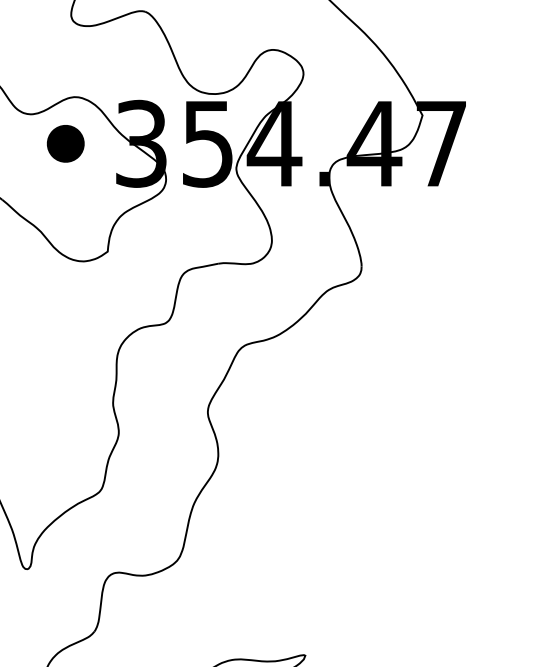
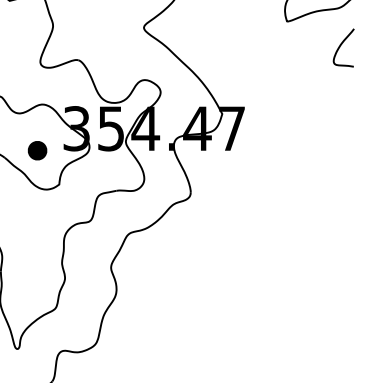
part: (65, 143) -> (37, 150), moved

